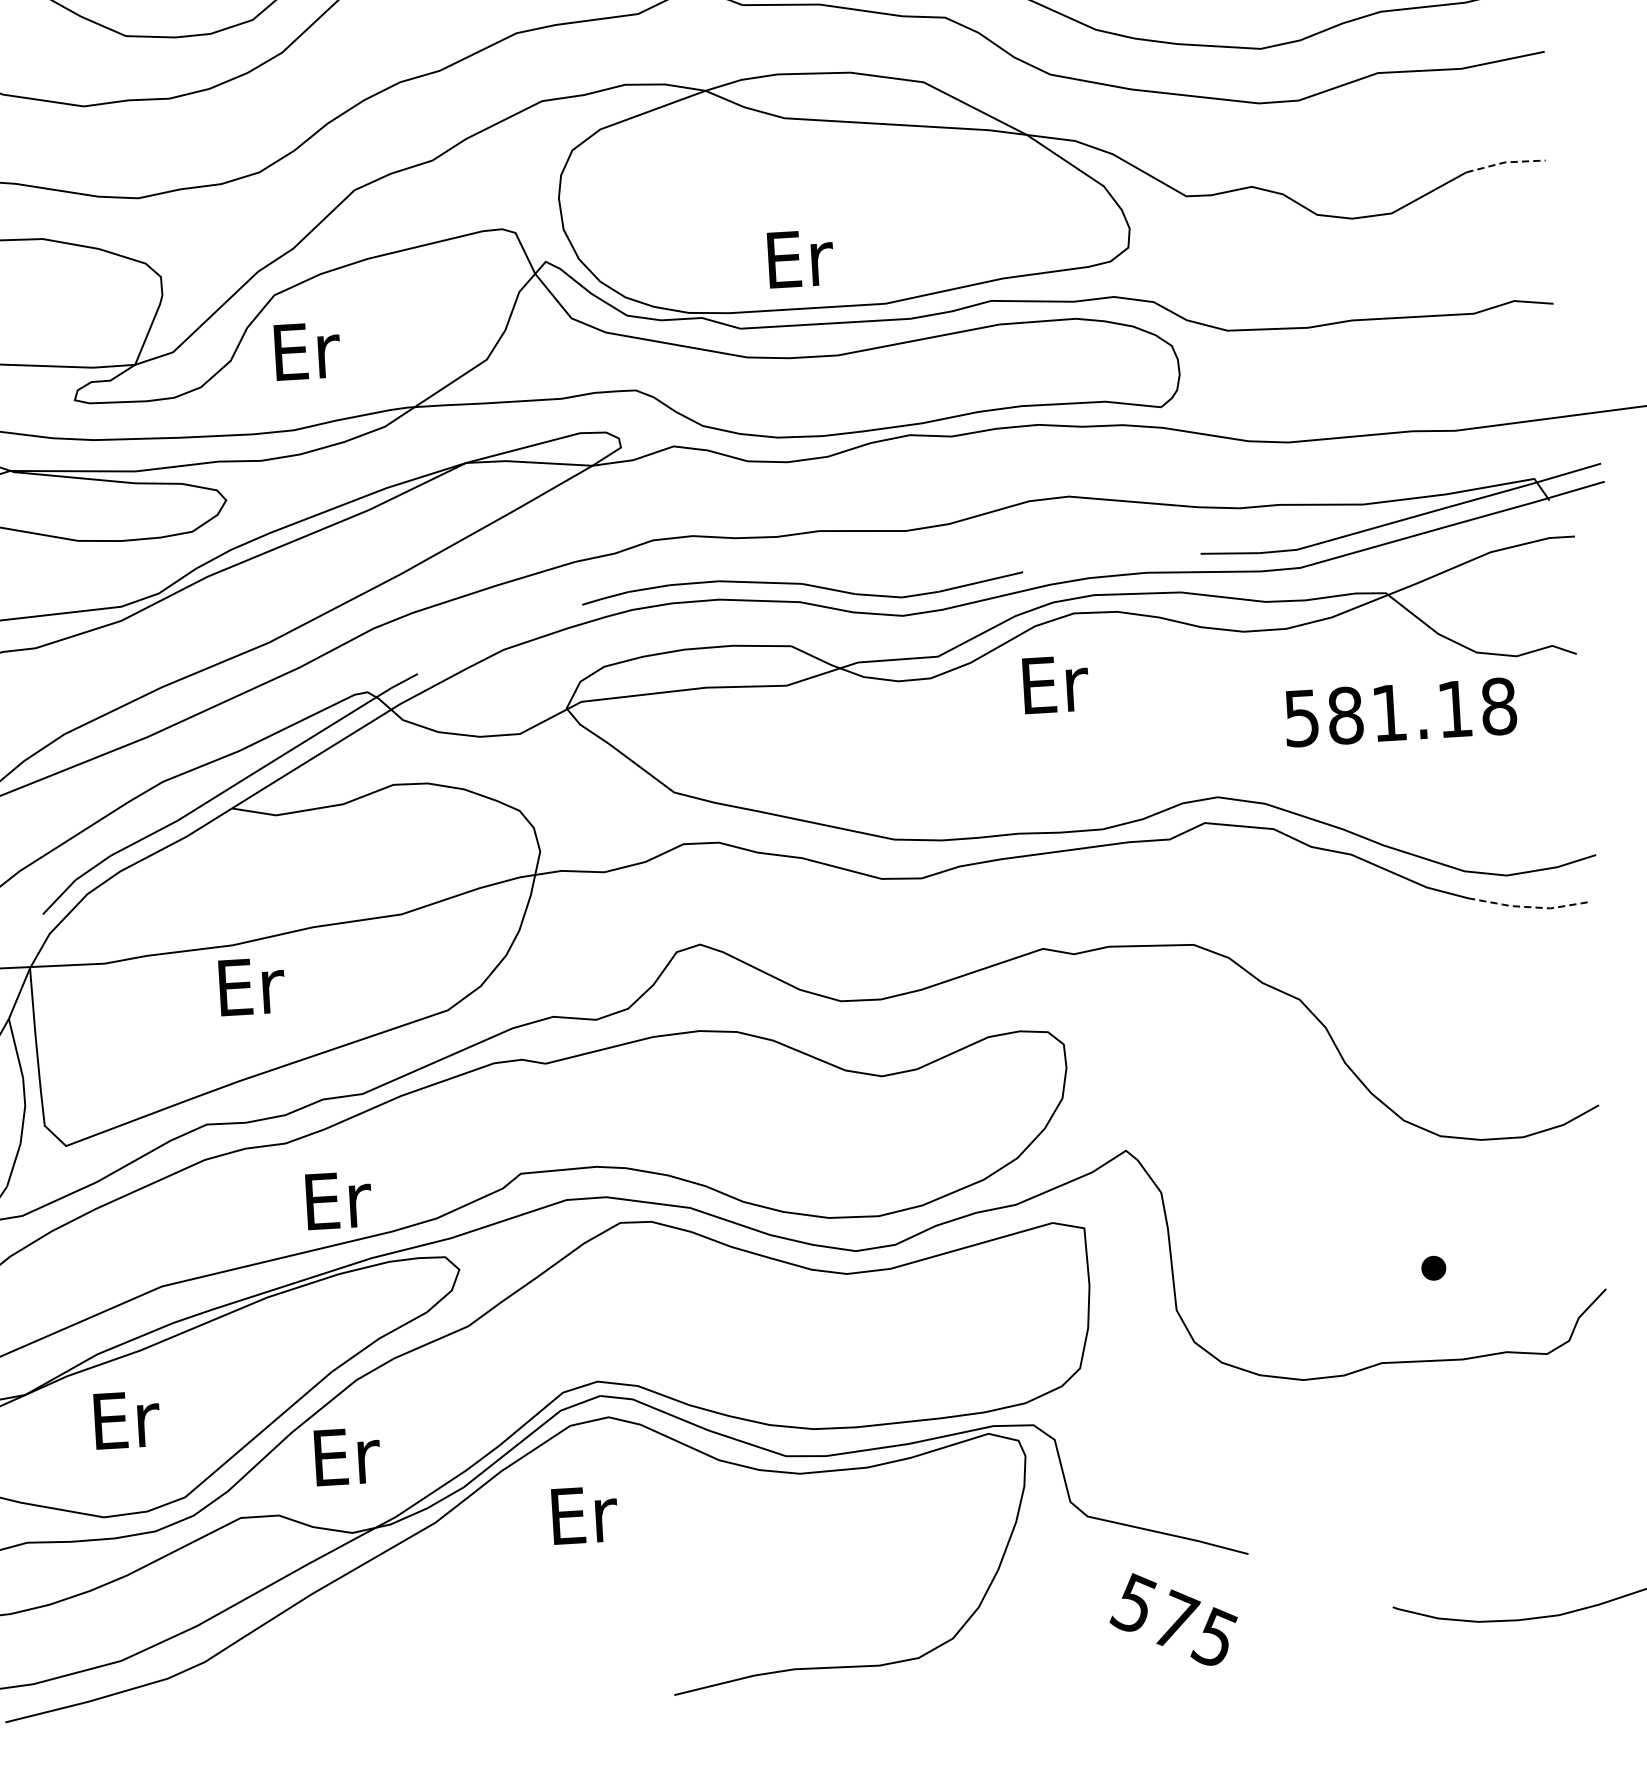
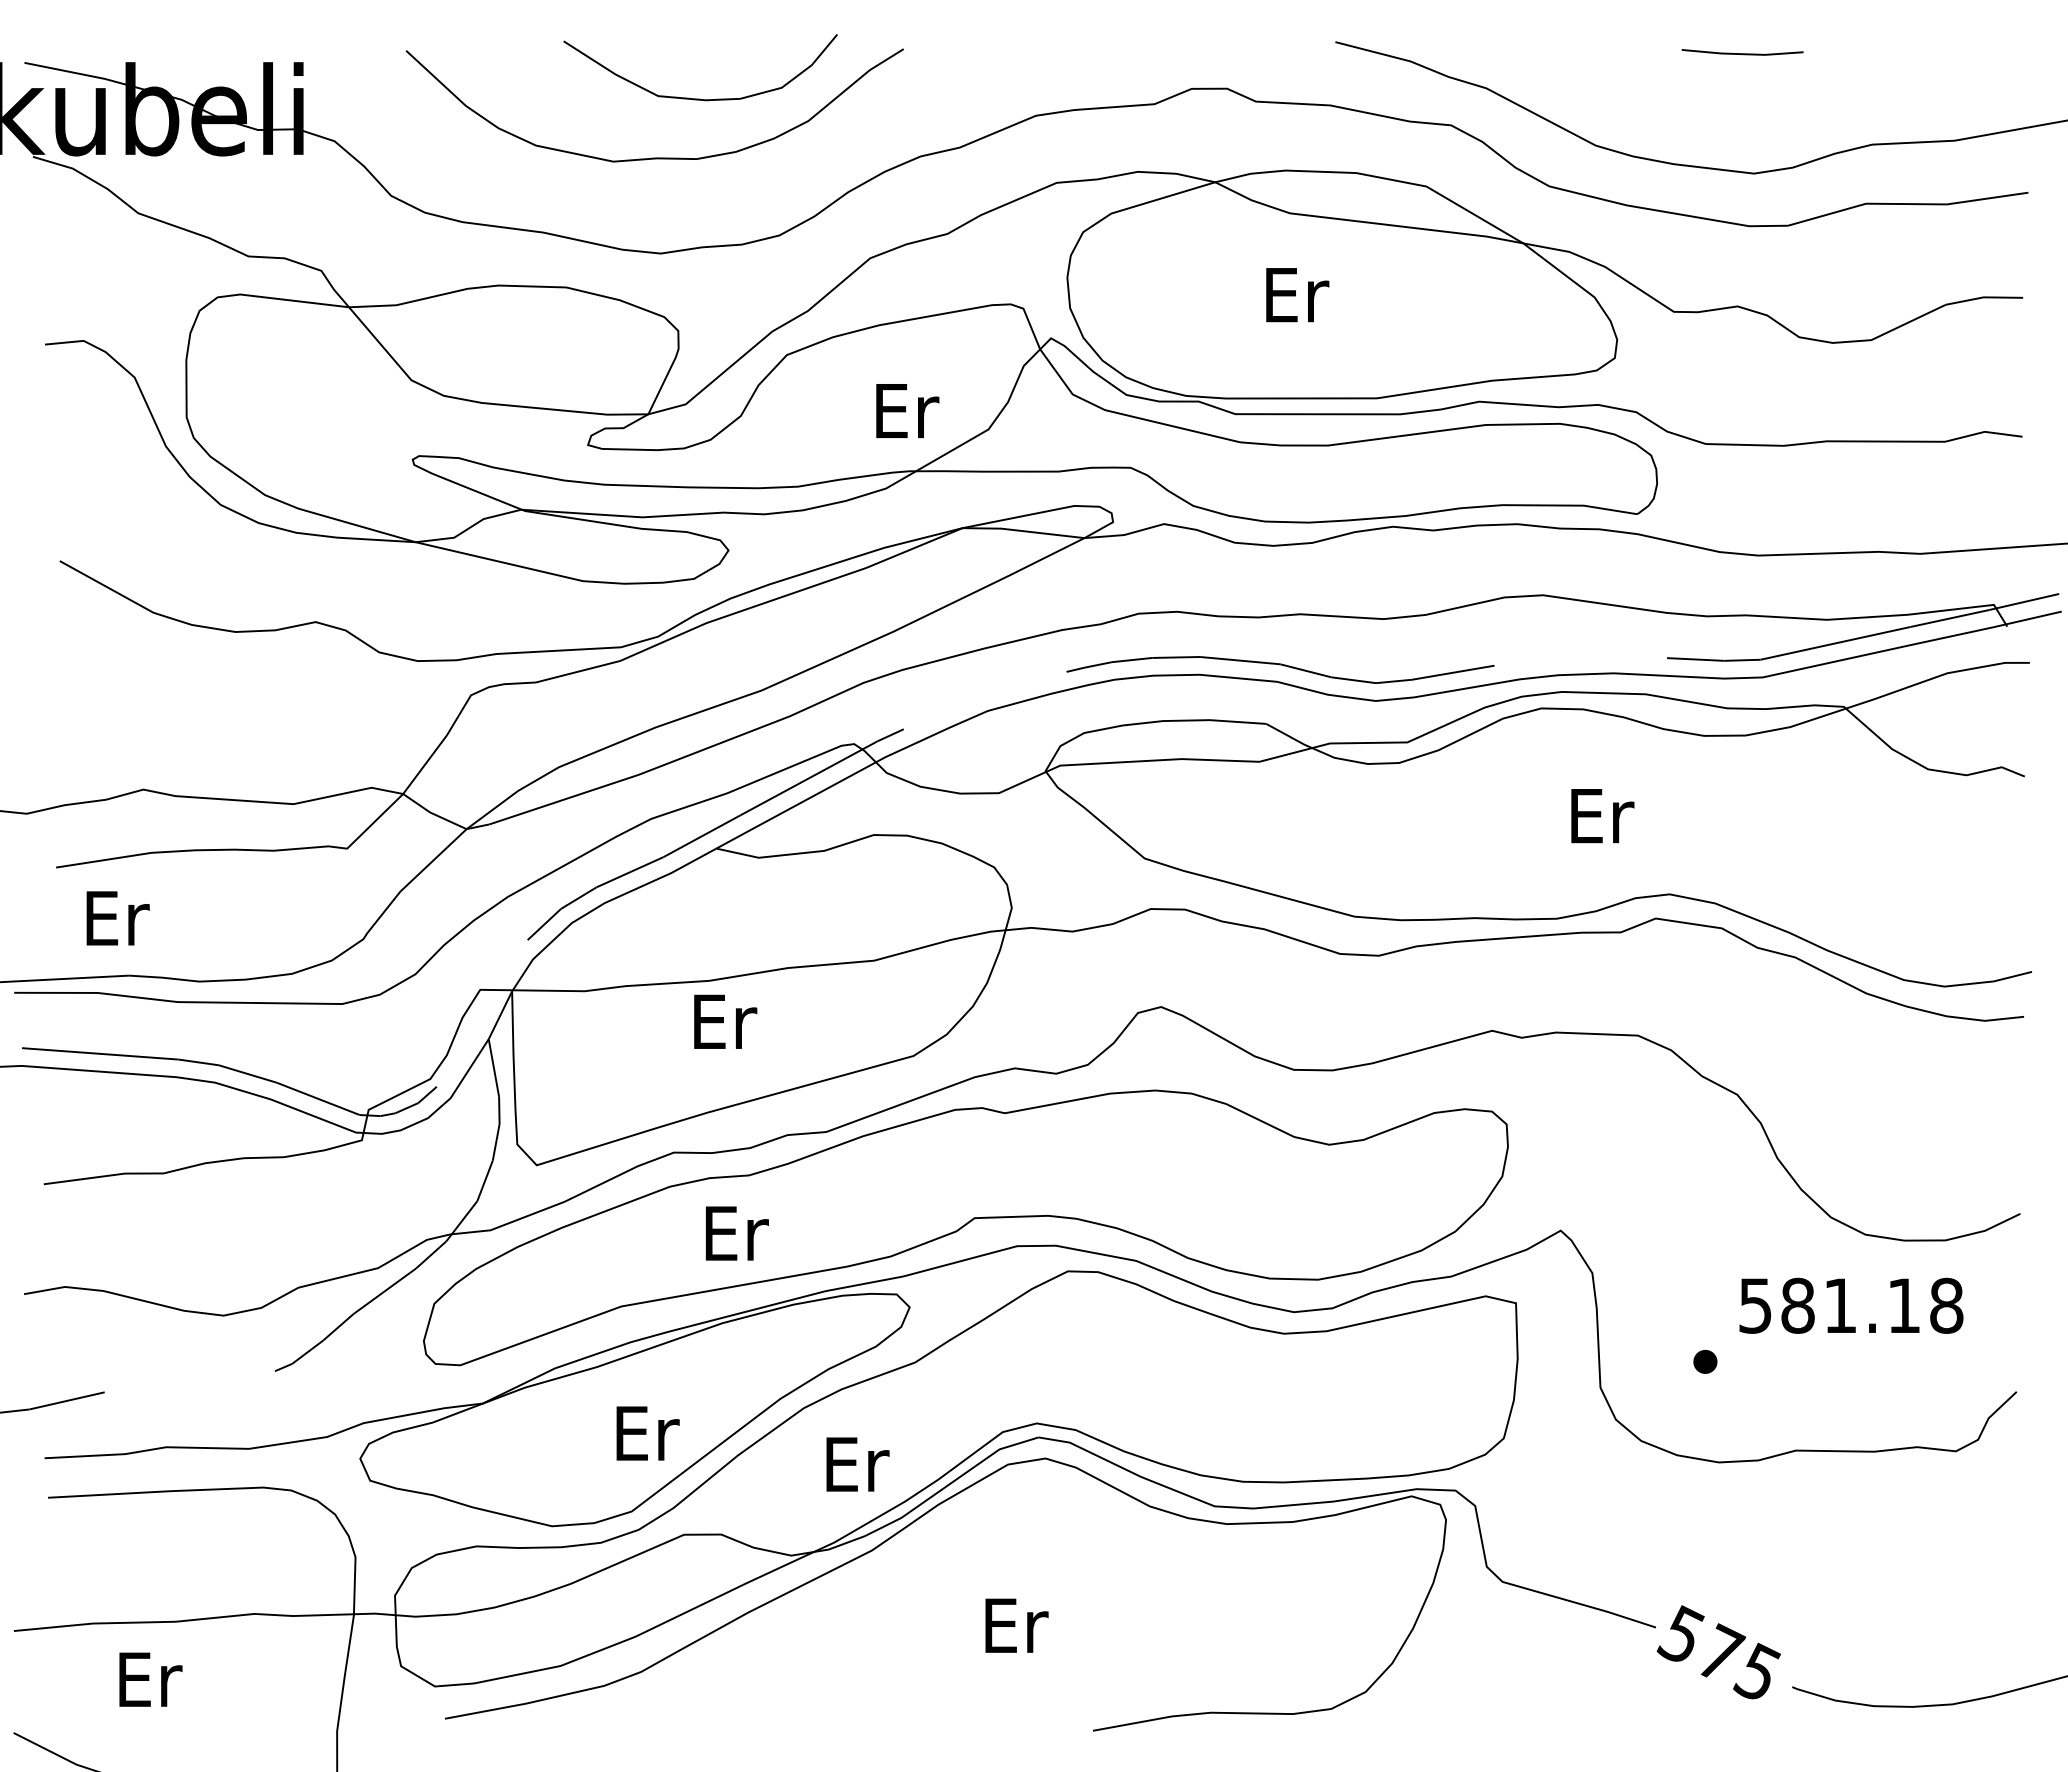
line: (1504, 162) -> (1983, 297), dashed -> solid
text: (800, 259) -> (1297, 295), moved
text: (307, 350) -> (907, 410), moved
text: (1055, 684) -> (1602, 816), moved
text: (1400, 712) -> (1851, 1305), moved
line: (1529, 907) -> (1964, 1018), dashed -> solid
text: (339, 1200) -> (737, 1233), moved
part: (1433, 1267) -> (1705, 1361), moved
text: (126, 1420) -> (647, 1433), moved
text: (347, 1456) -> (857, 1464), moved
text: (584, 1514) -> (1016, 1625), moved
text: (1173, 1619) -> (1718, 1652), moved

